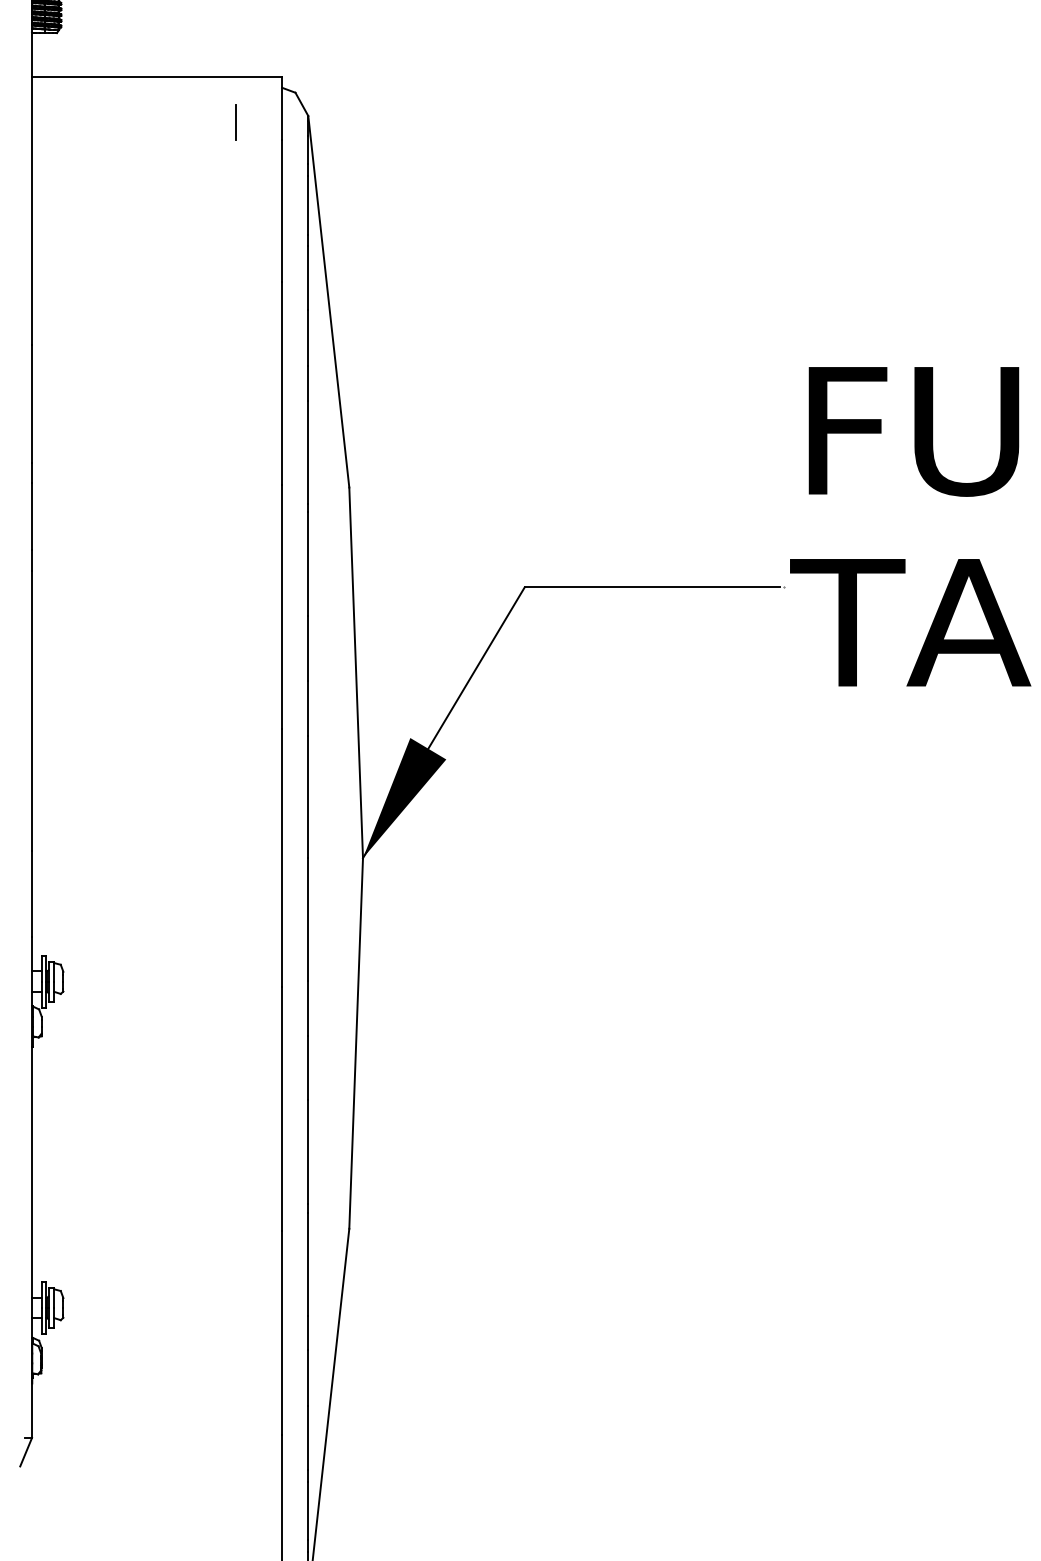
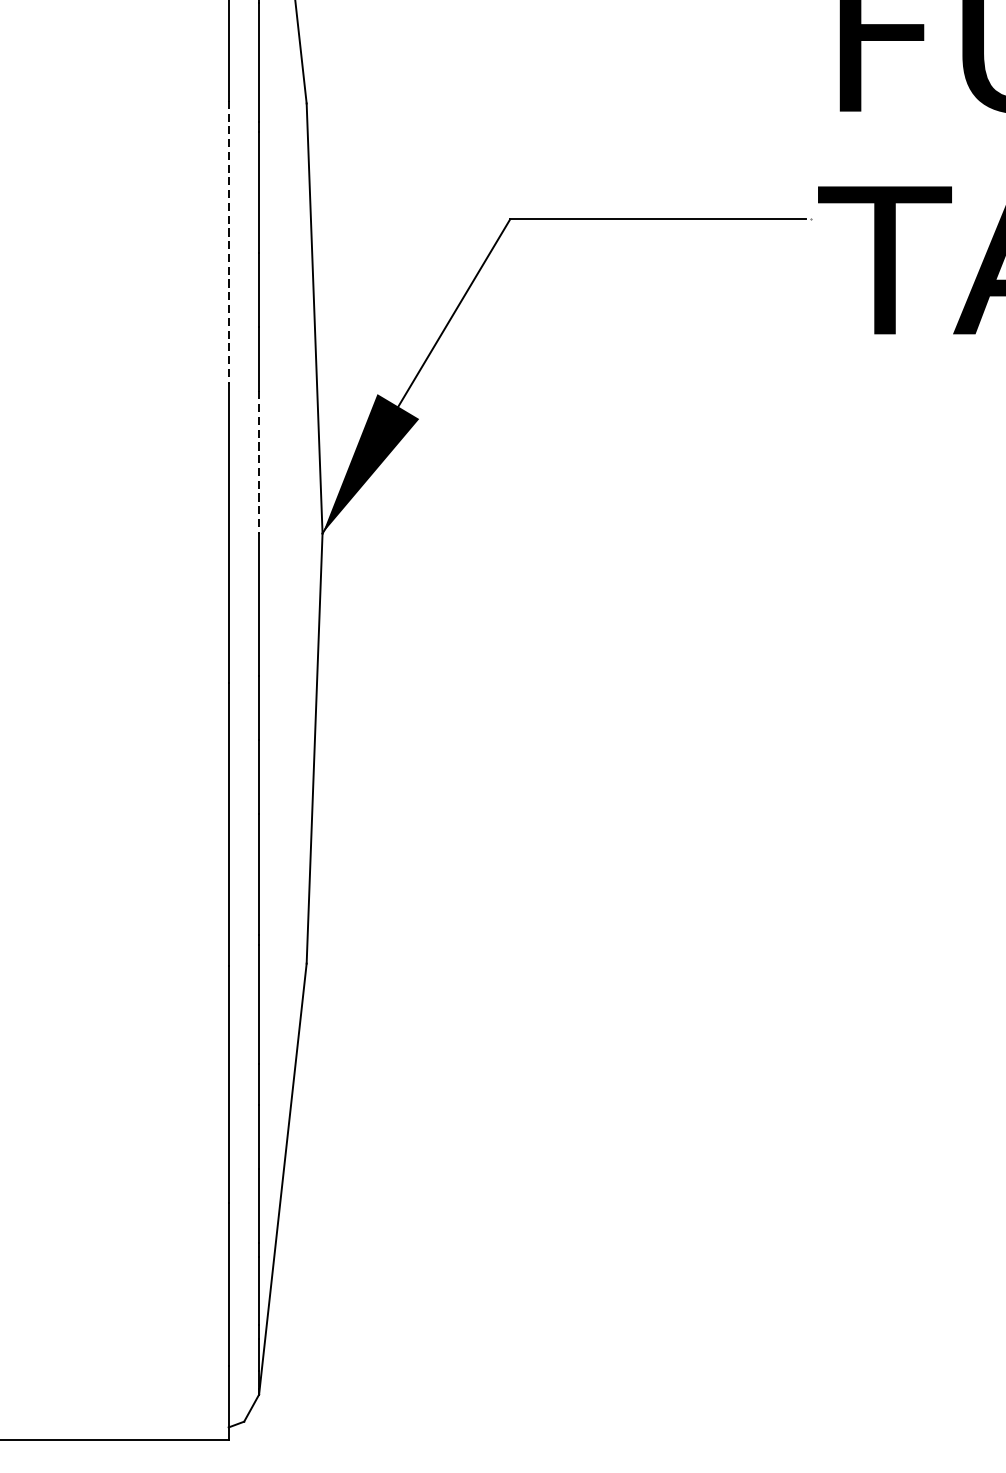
line: (282, 607) -> (229, 242), solid -> dashed
line: (308, 797) -> (259, 463), solid -> dashed

